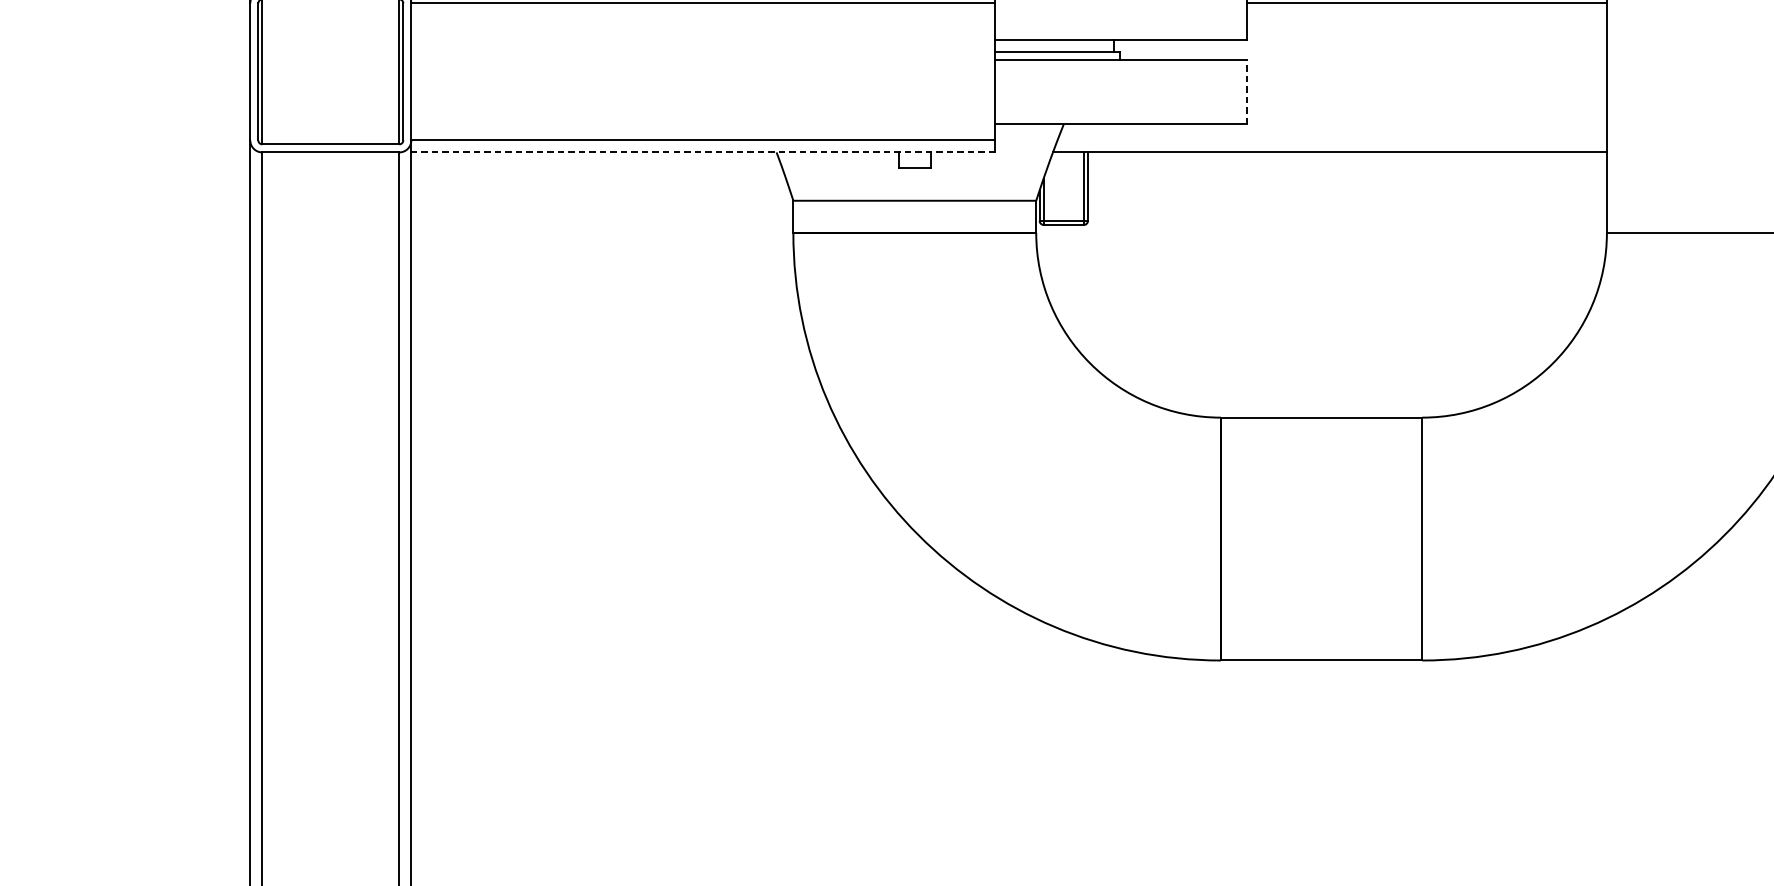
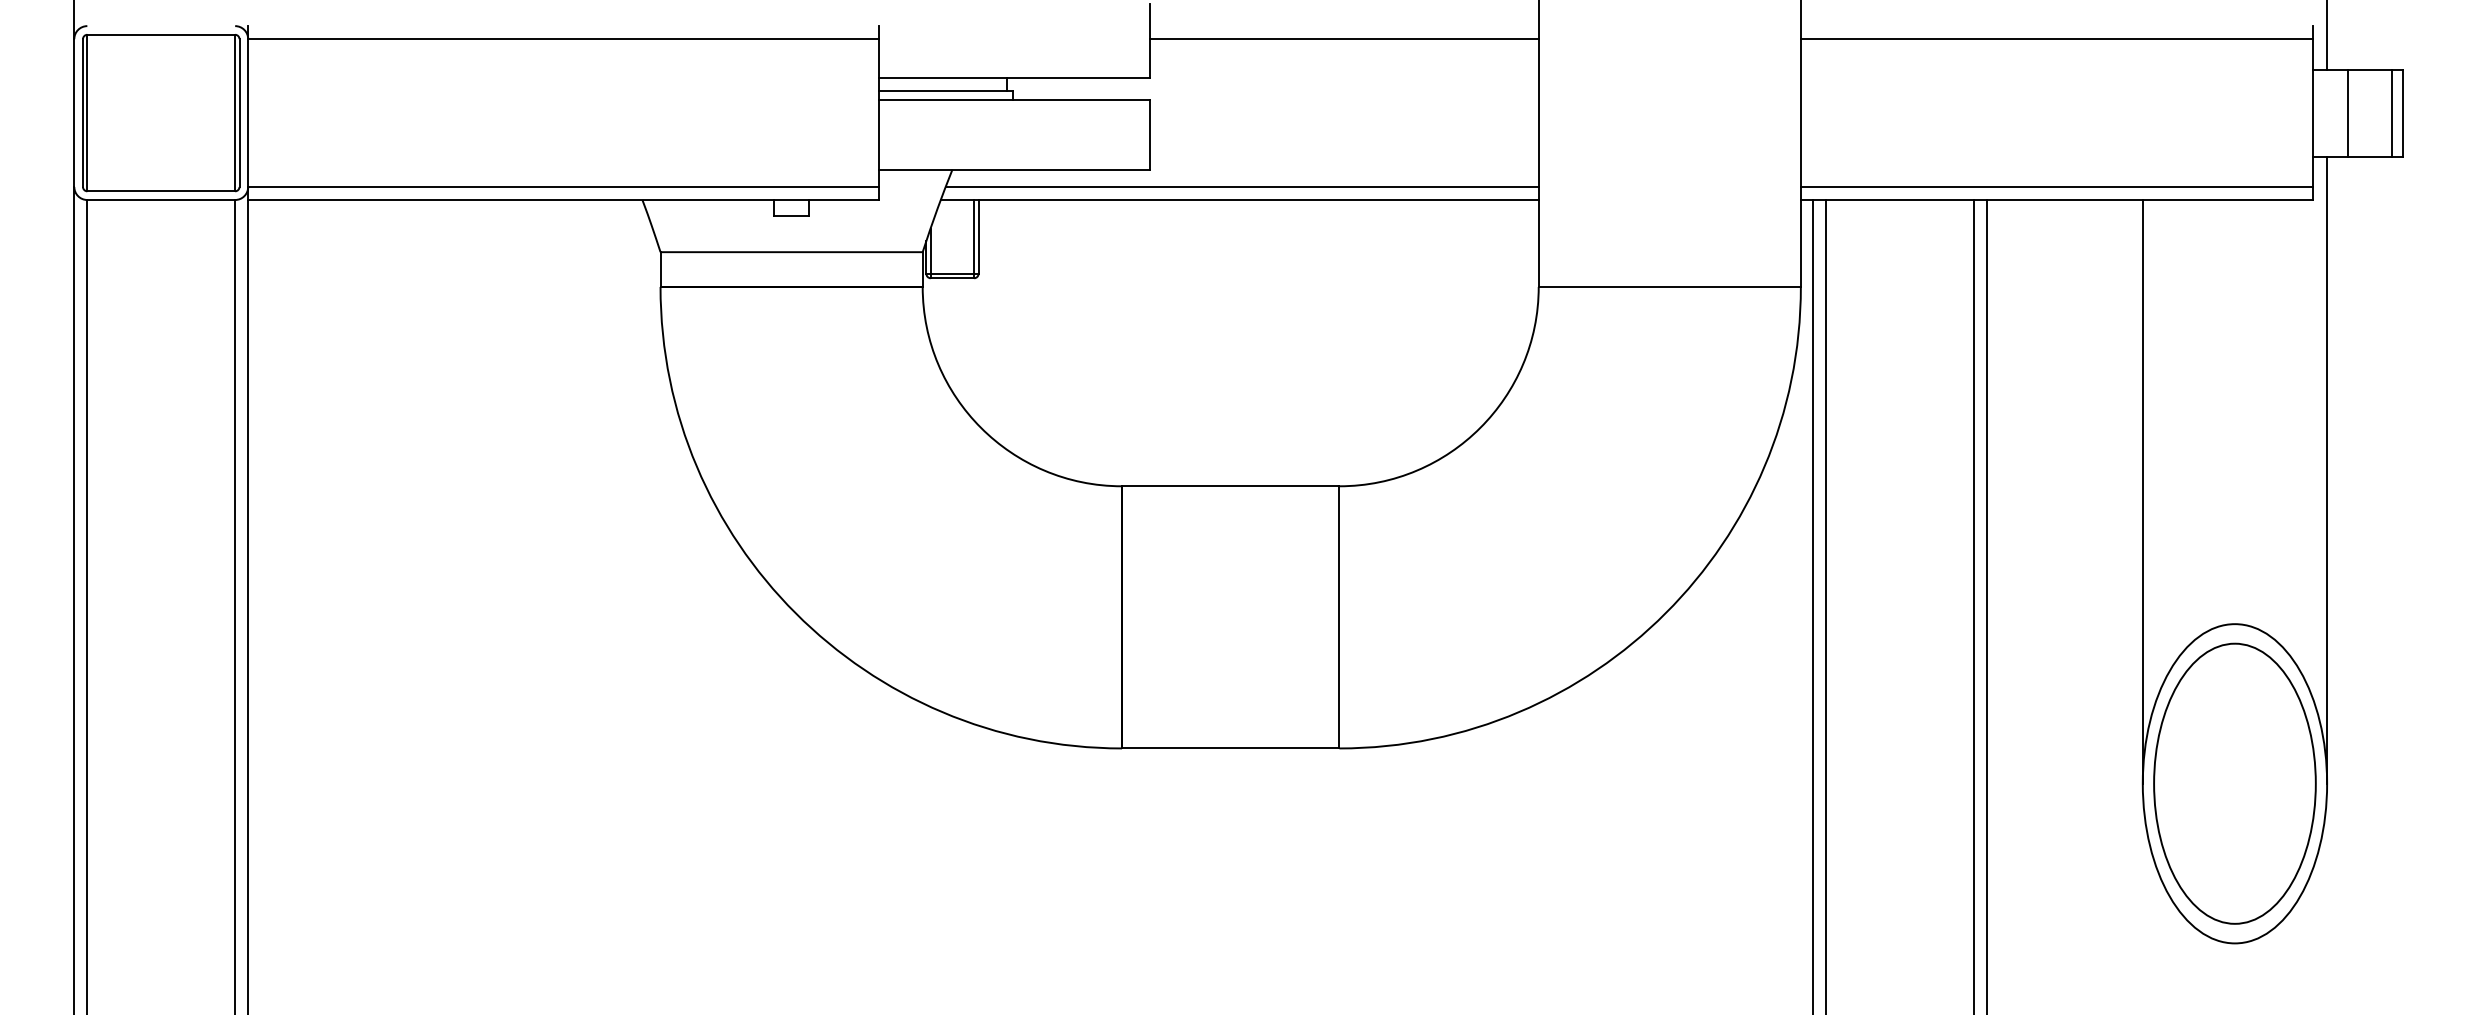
line: (1247, 91) -> (1150, 134), dashed -> solid
line: (1331, 139) -> (1241, 186), added
line: (702, 152) -> (562, 200), dashed -> solid

